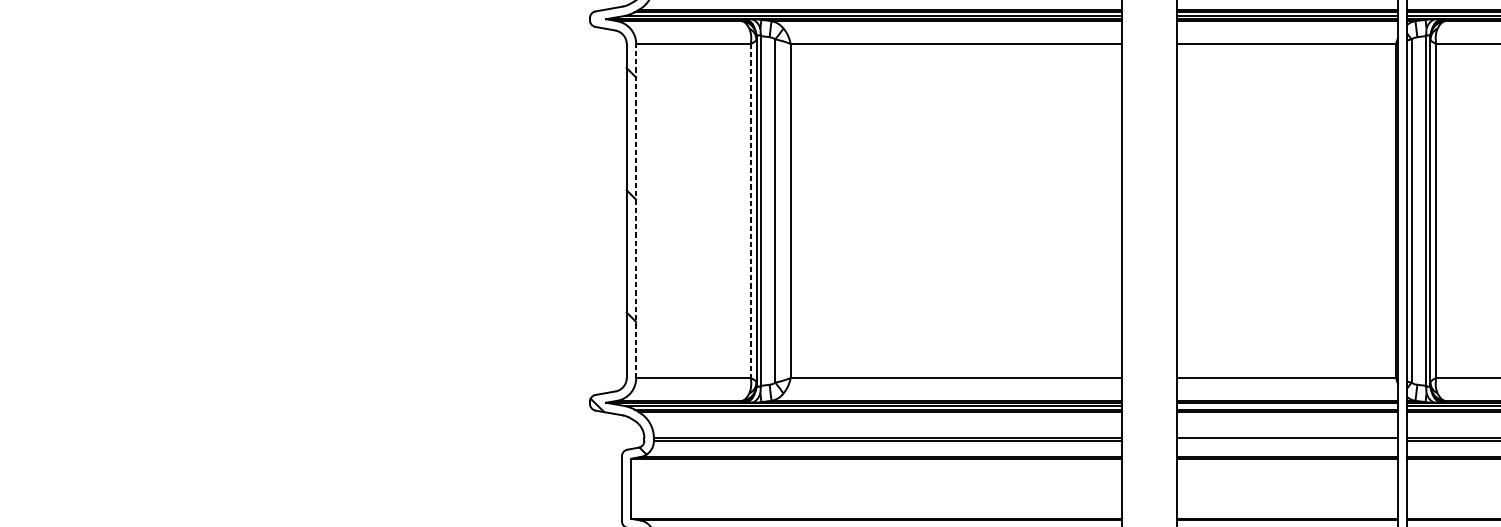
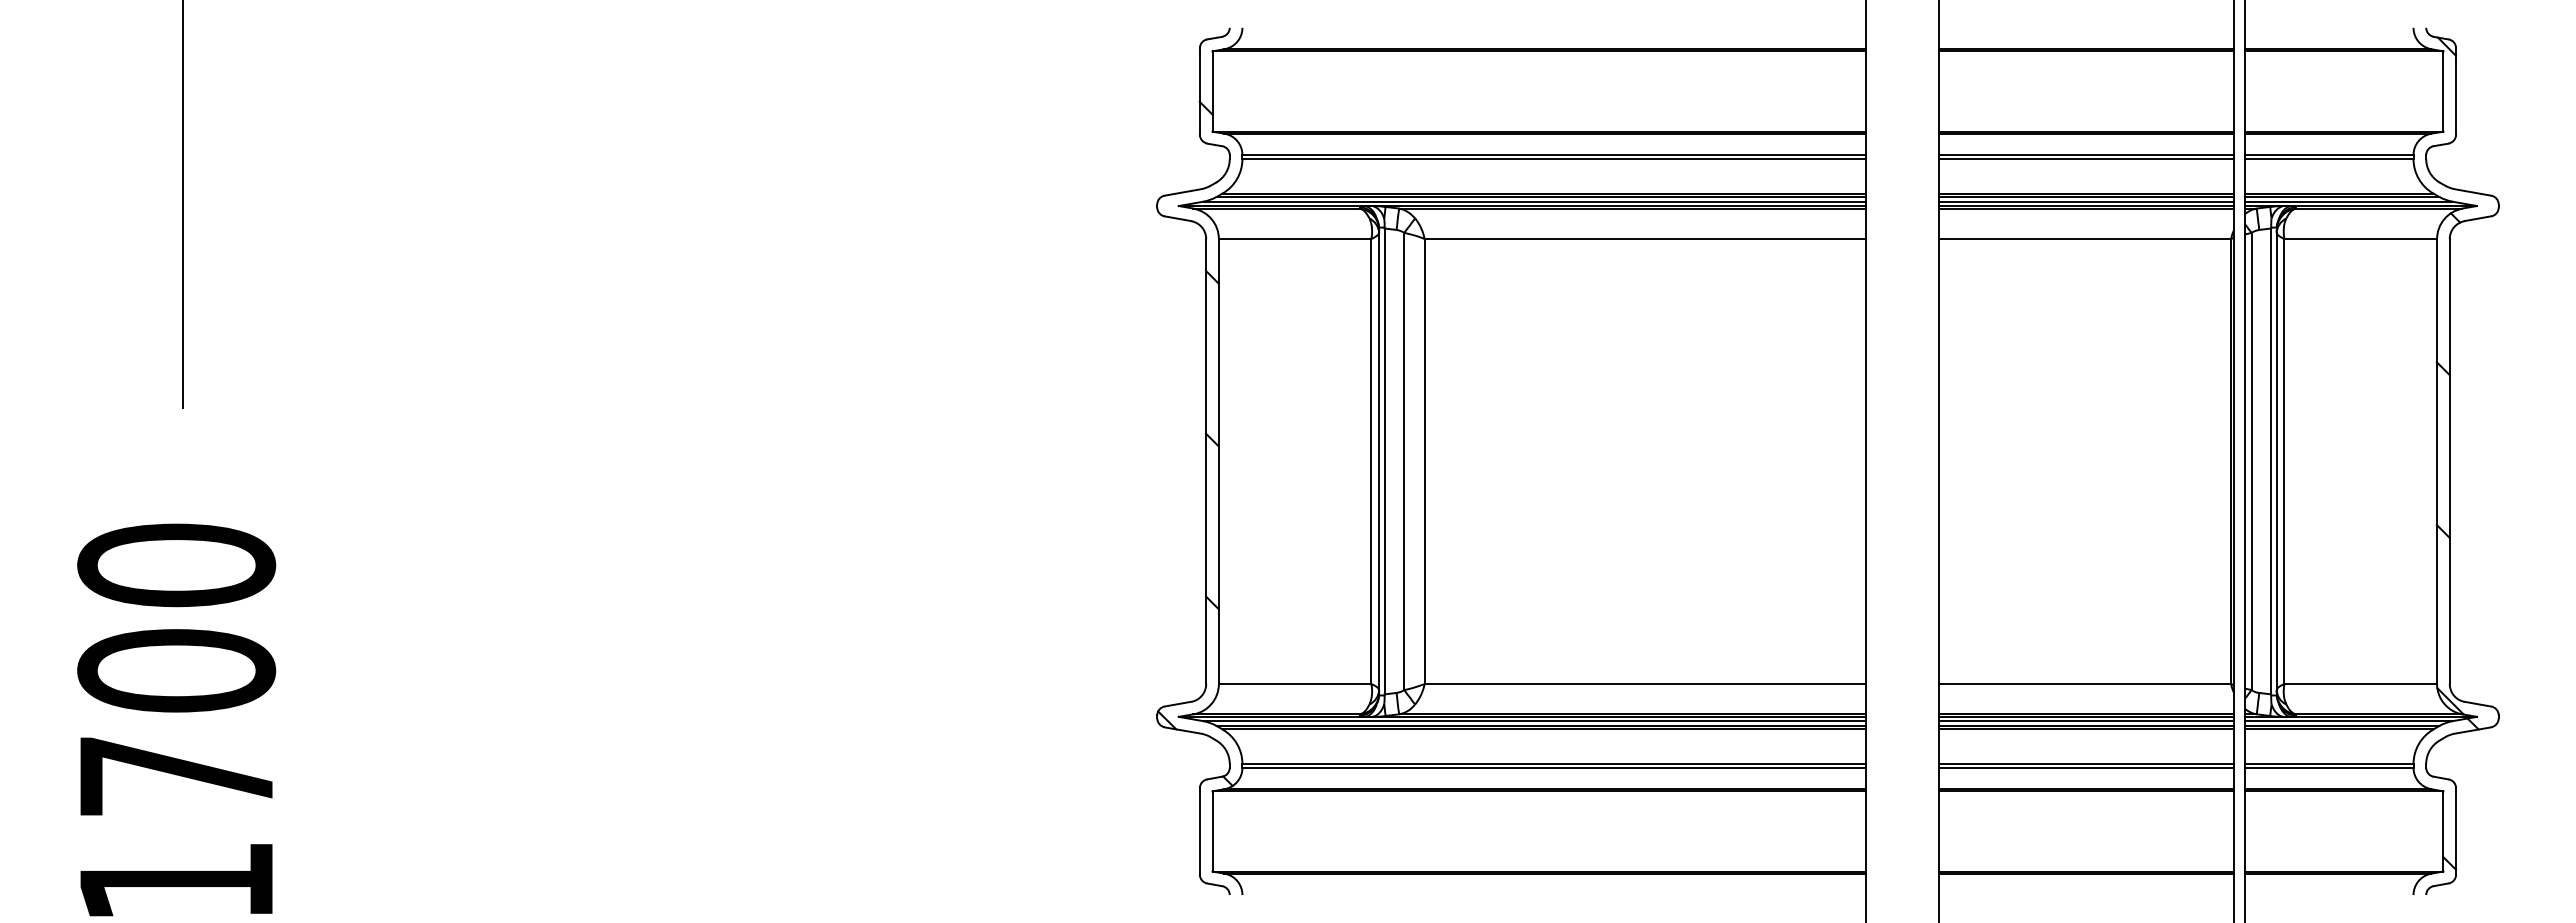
line: (635, 211) -> (1218, 461), dashed -> solid
line: (750, 211) -> (1371, 461), dashed -> solid
line: (1287, 406) -> (2086, 721), added
line: (1287, 440) -> (2086, 767), added

